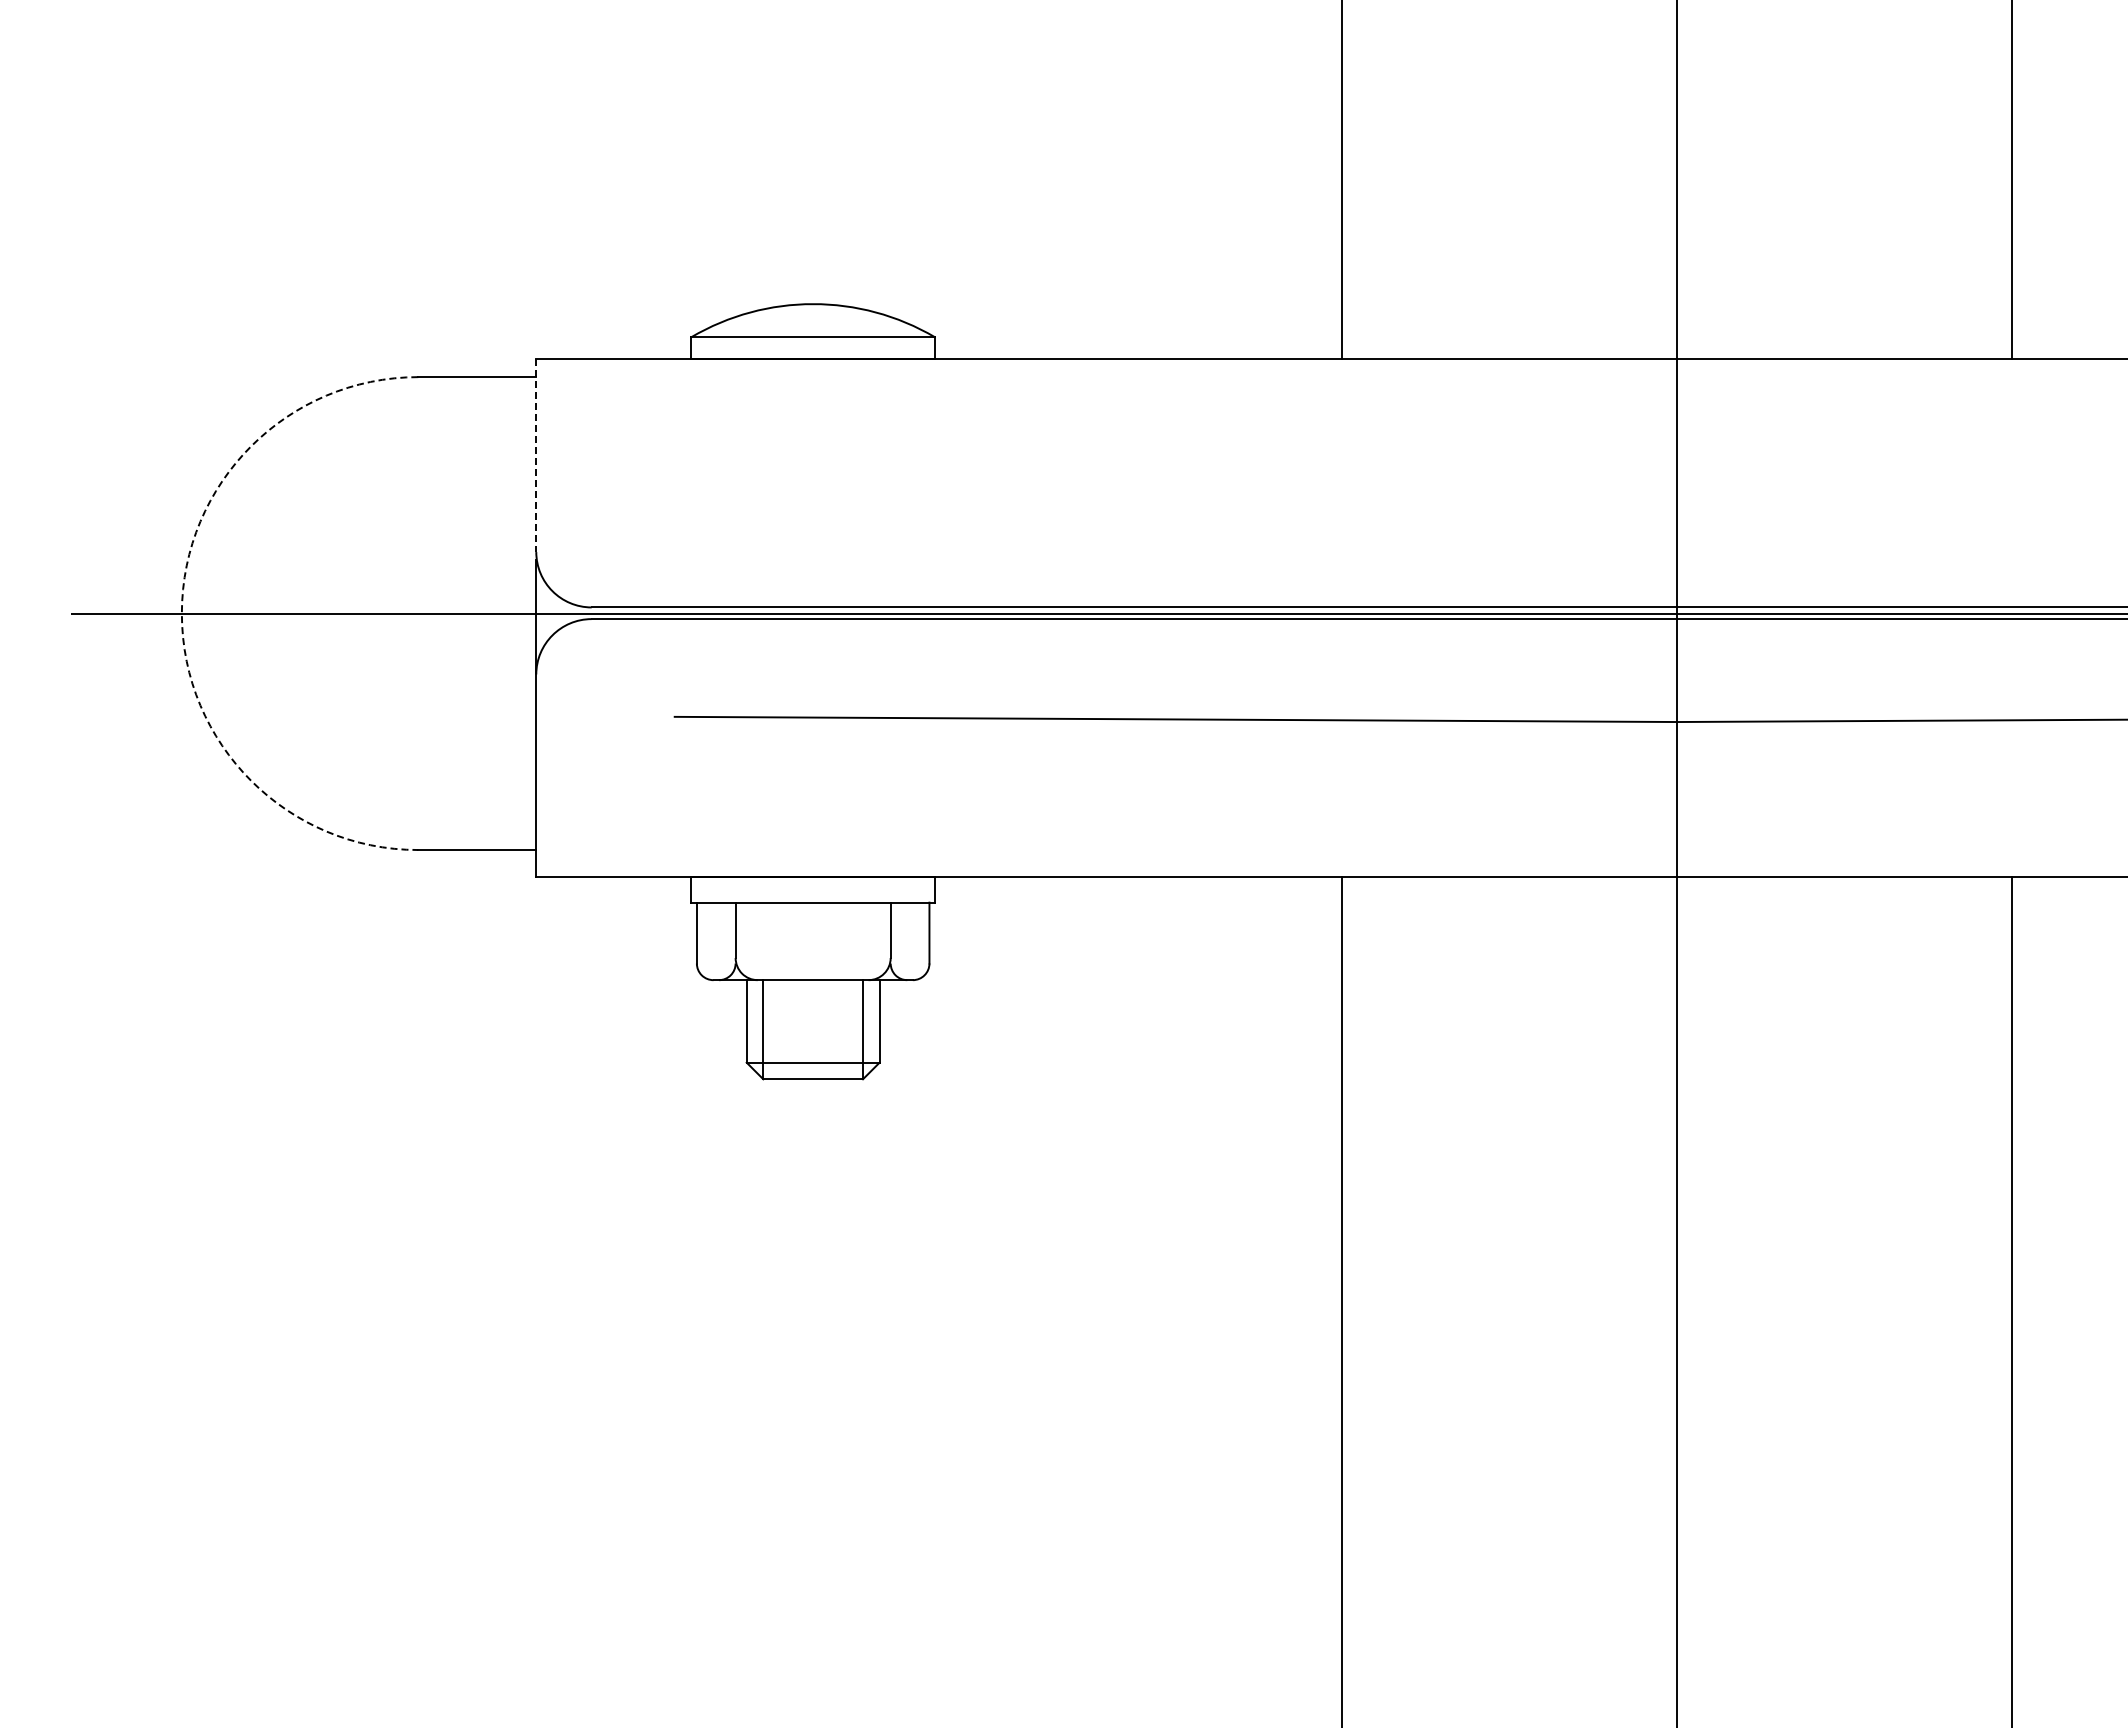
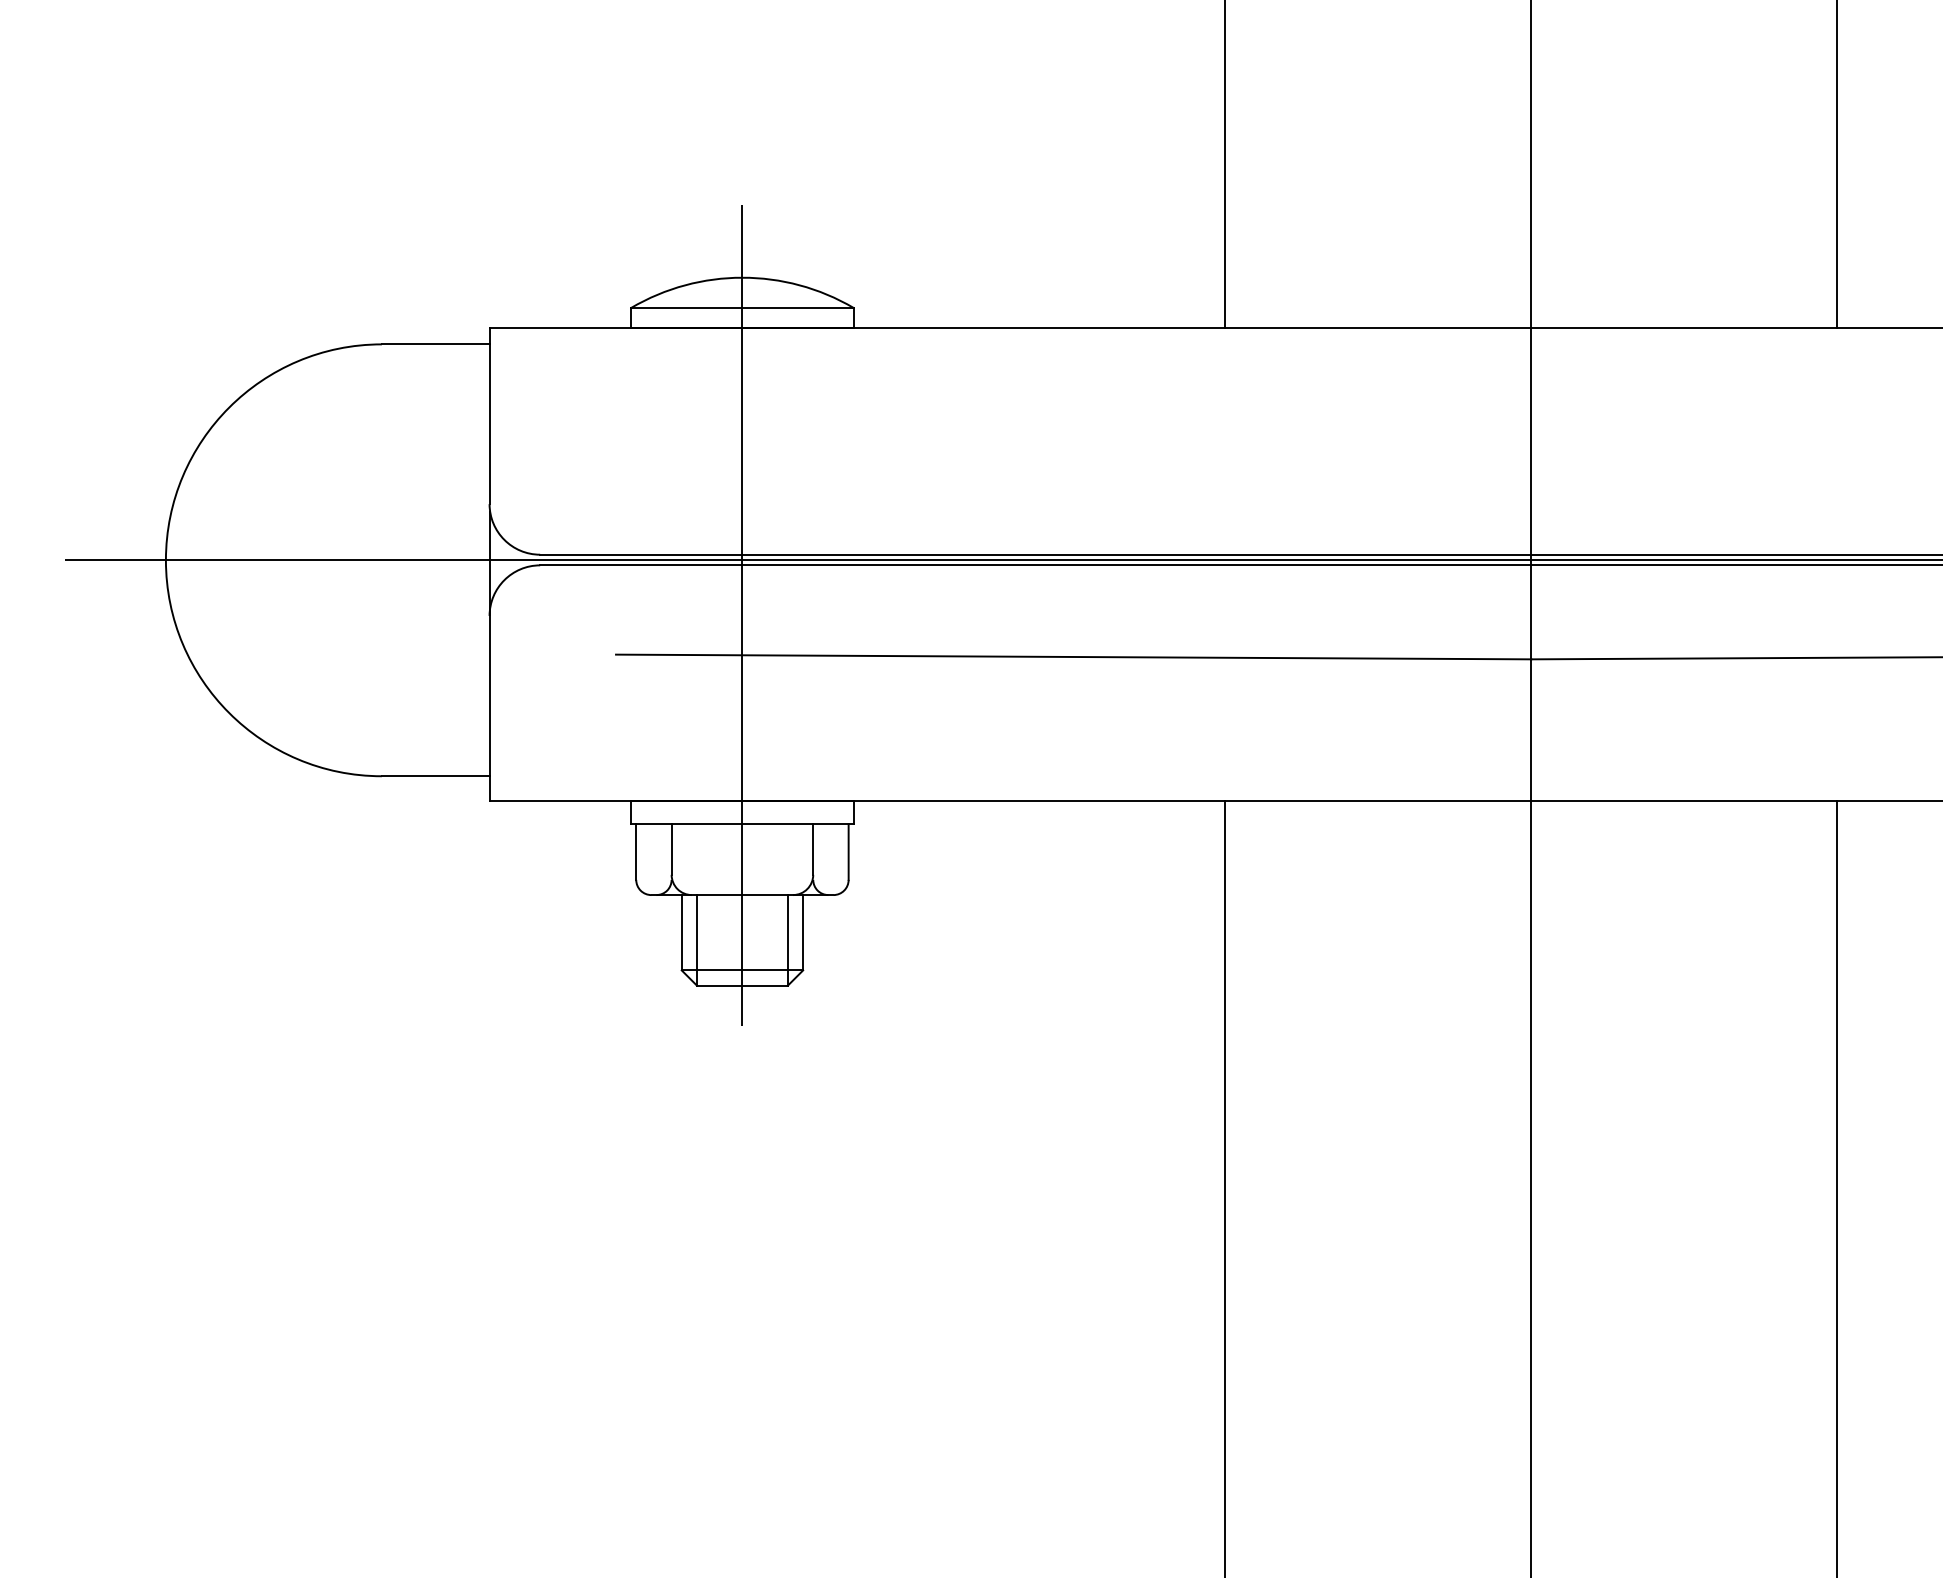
line: (536, 456) -> (489, 416), dashed -> solid
arc: (181, 613) -> (165, 560), dashed -> solid
line: (813, 674) -> (742, 615), added

